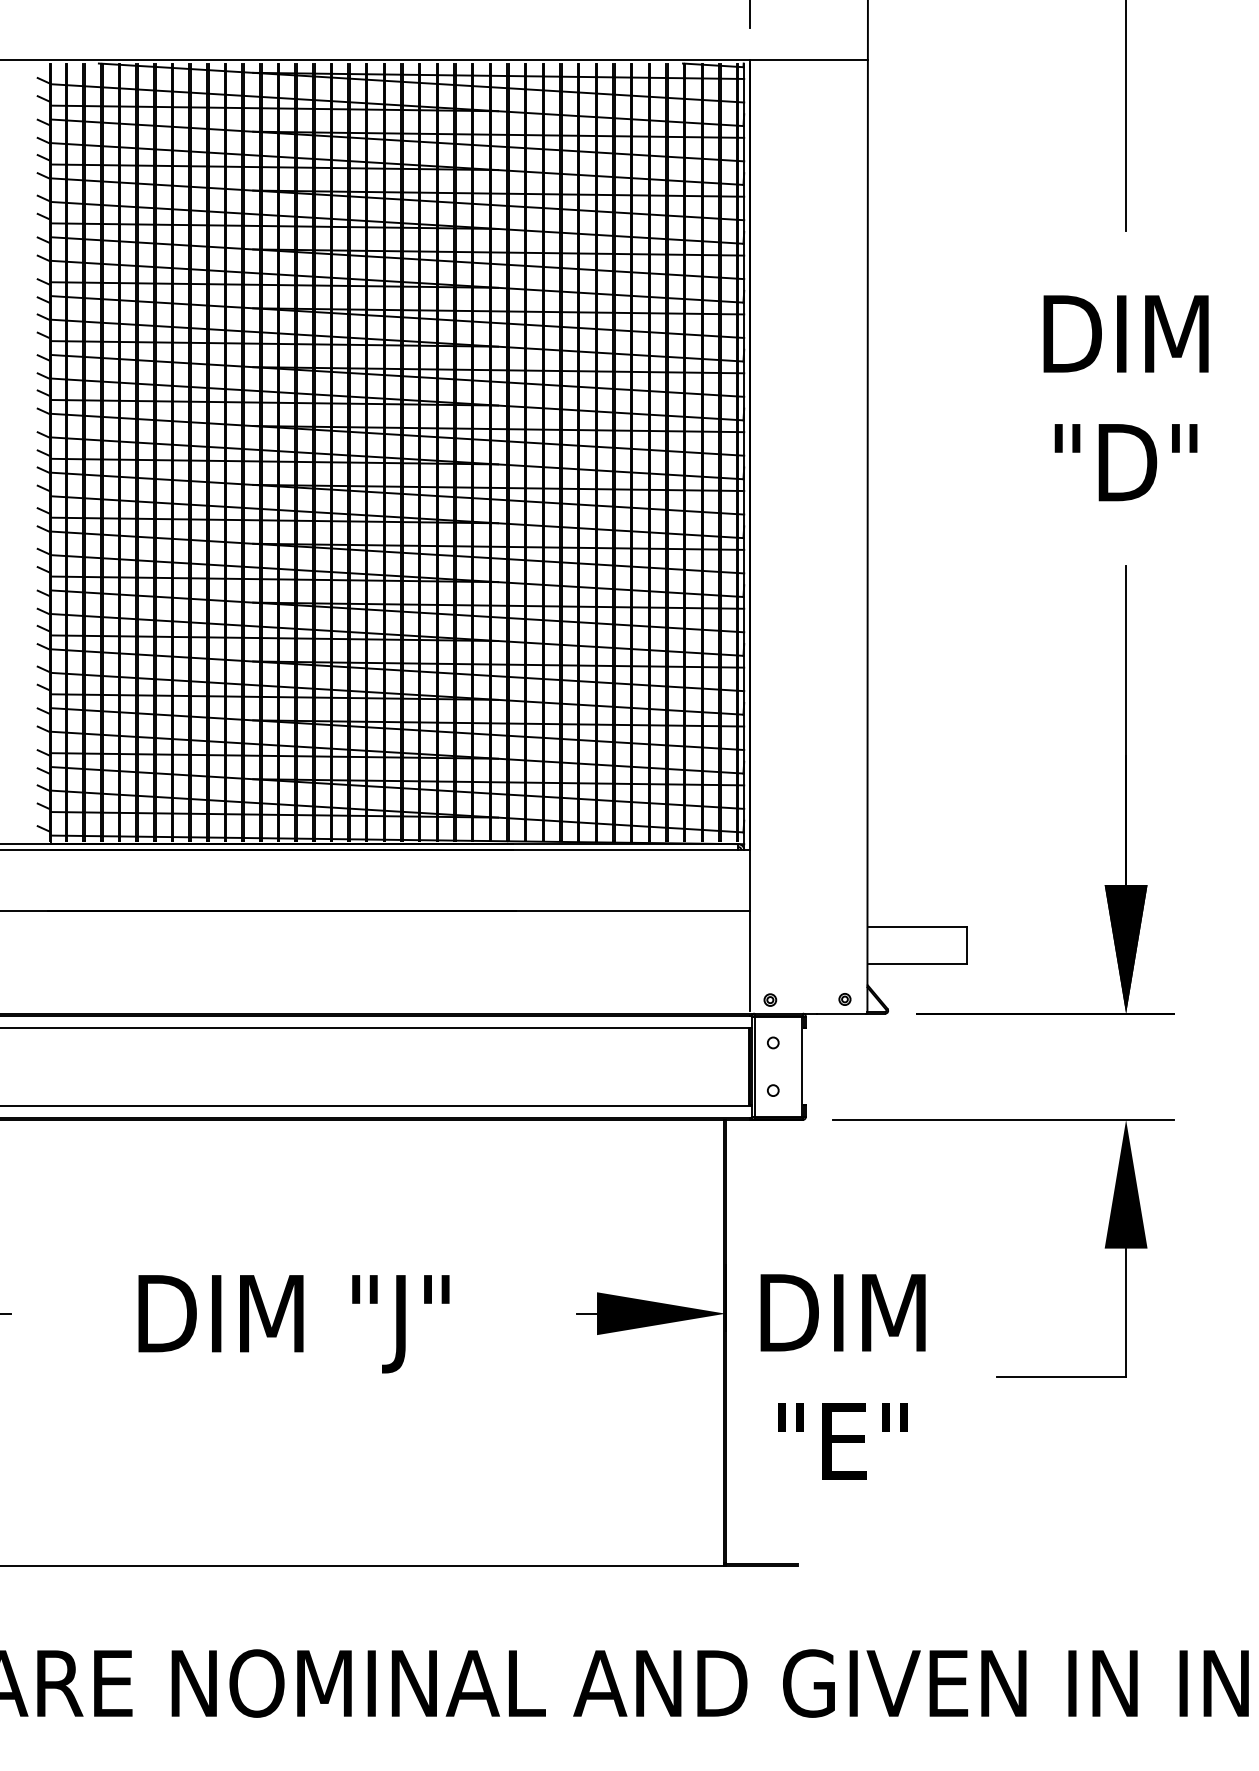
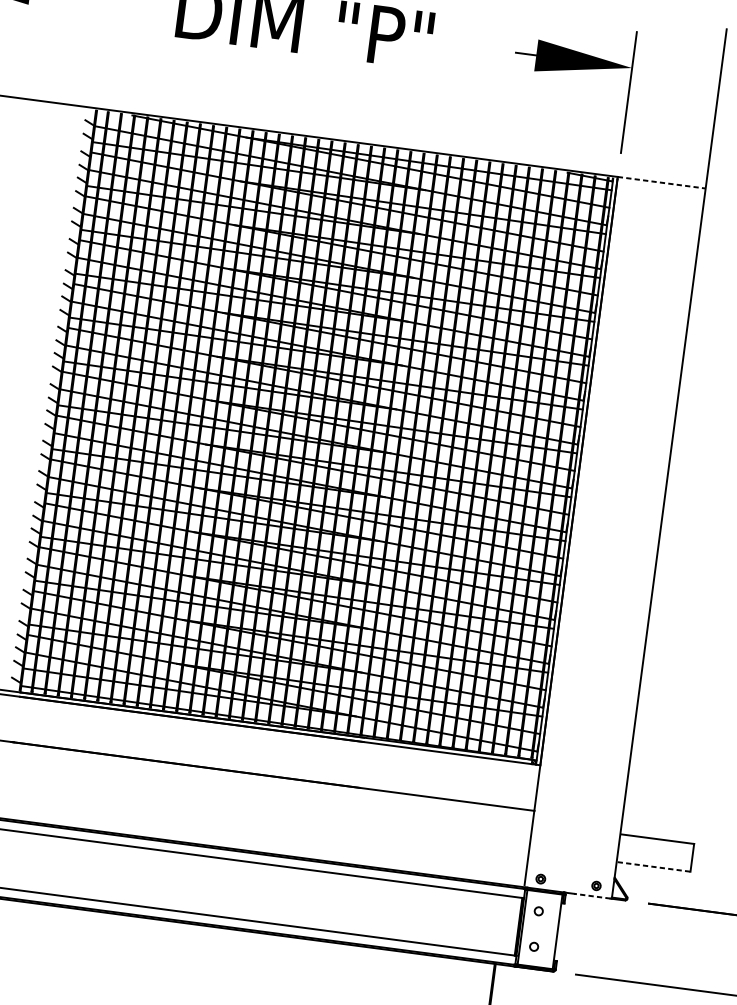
line: (808, 60) -> (661, 182), solid -> dashed
line: (917, 964) -> (653, 867), solid -> dashed
line: (840, 1013) -> (591, 895), solid -> dashed

